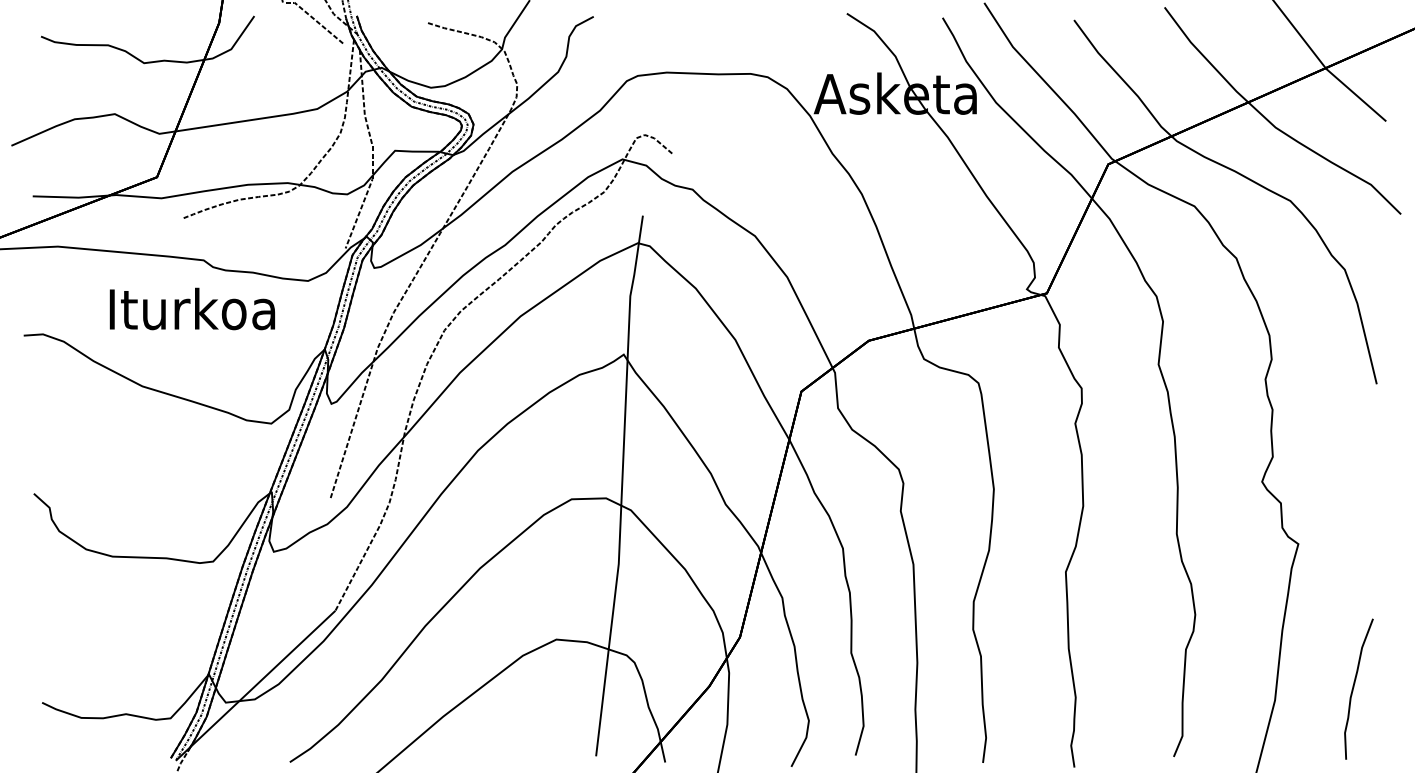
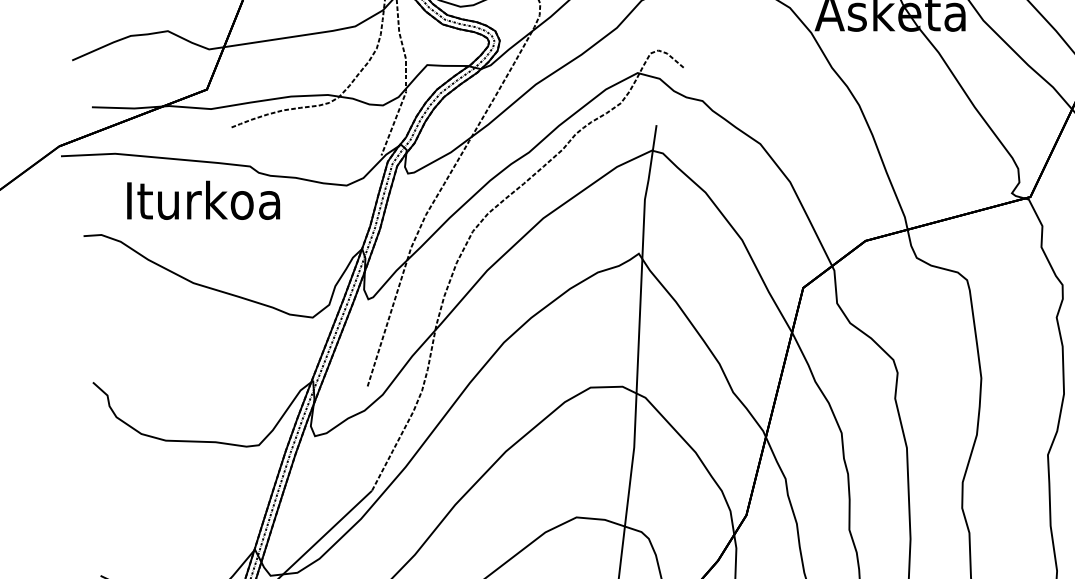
text: (191, 308) -> (202, 199), moved

